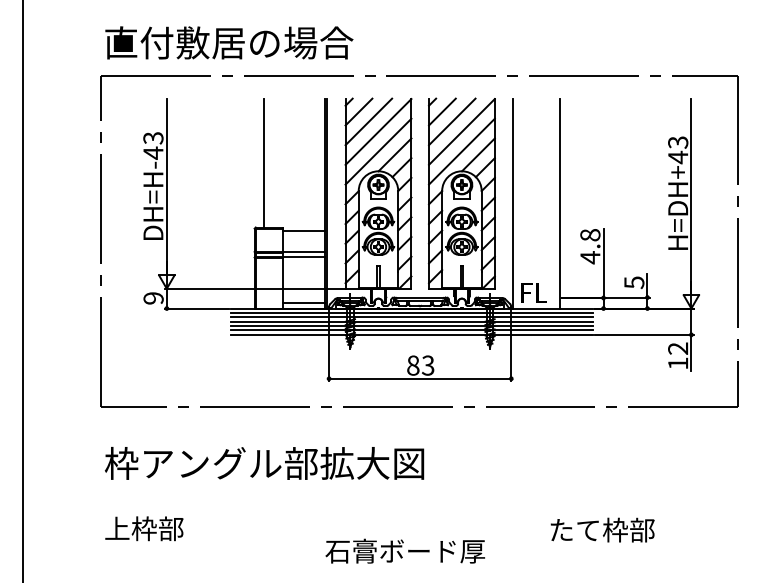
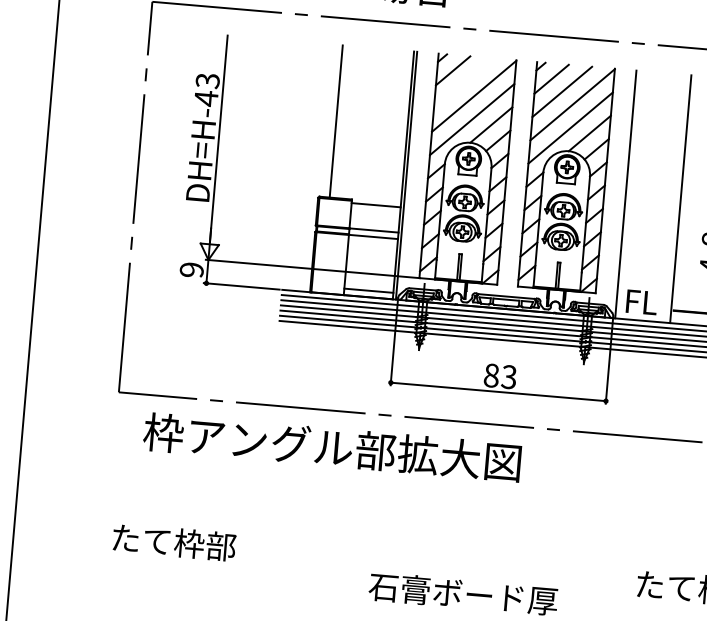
line: (368, 121) -> (463, 82), removed
text: (264, 463) -> (332, 447), moved
text: (157, 528) -> (173, 542), 上枠部 -> たて枠部

